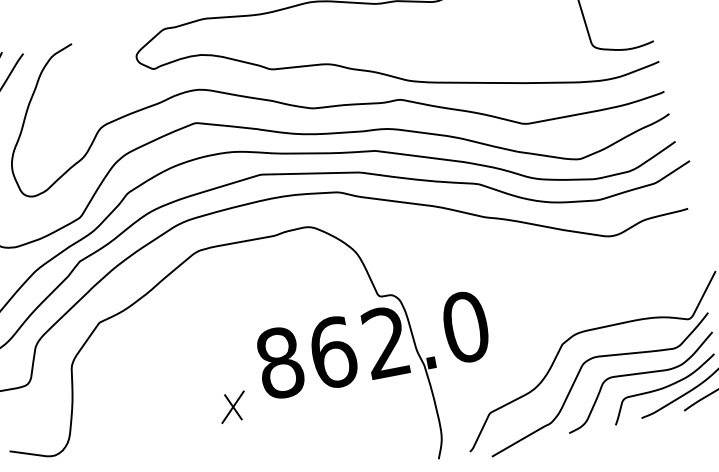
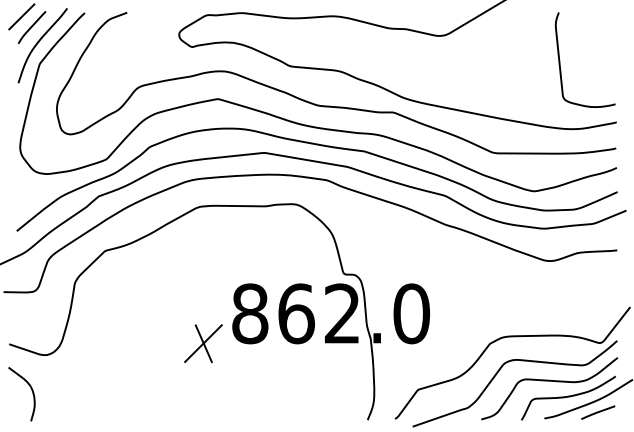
part: (232, 406) -> (203, 342), size x1.6

